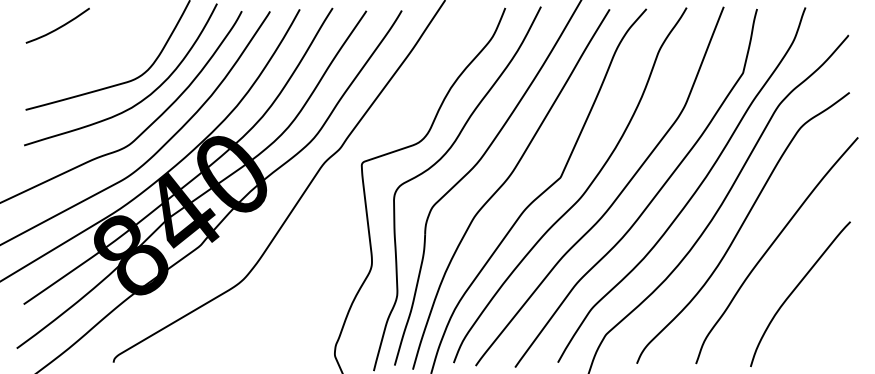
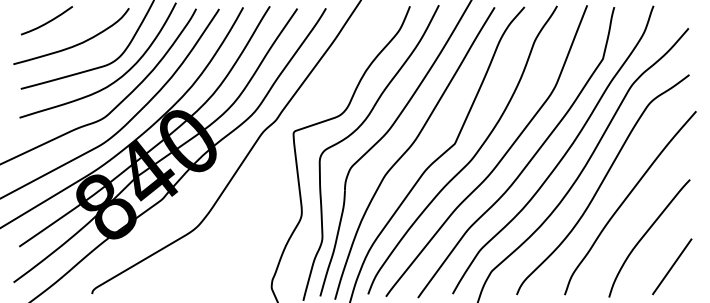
curve: (92, 55) -> (75, 44), added
line: (828, 328) -> (672, 266), added

